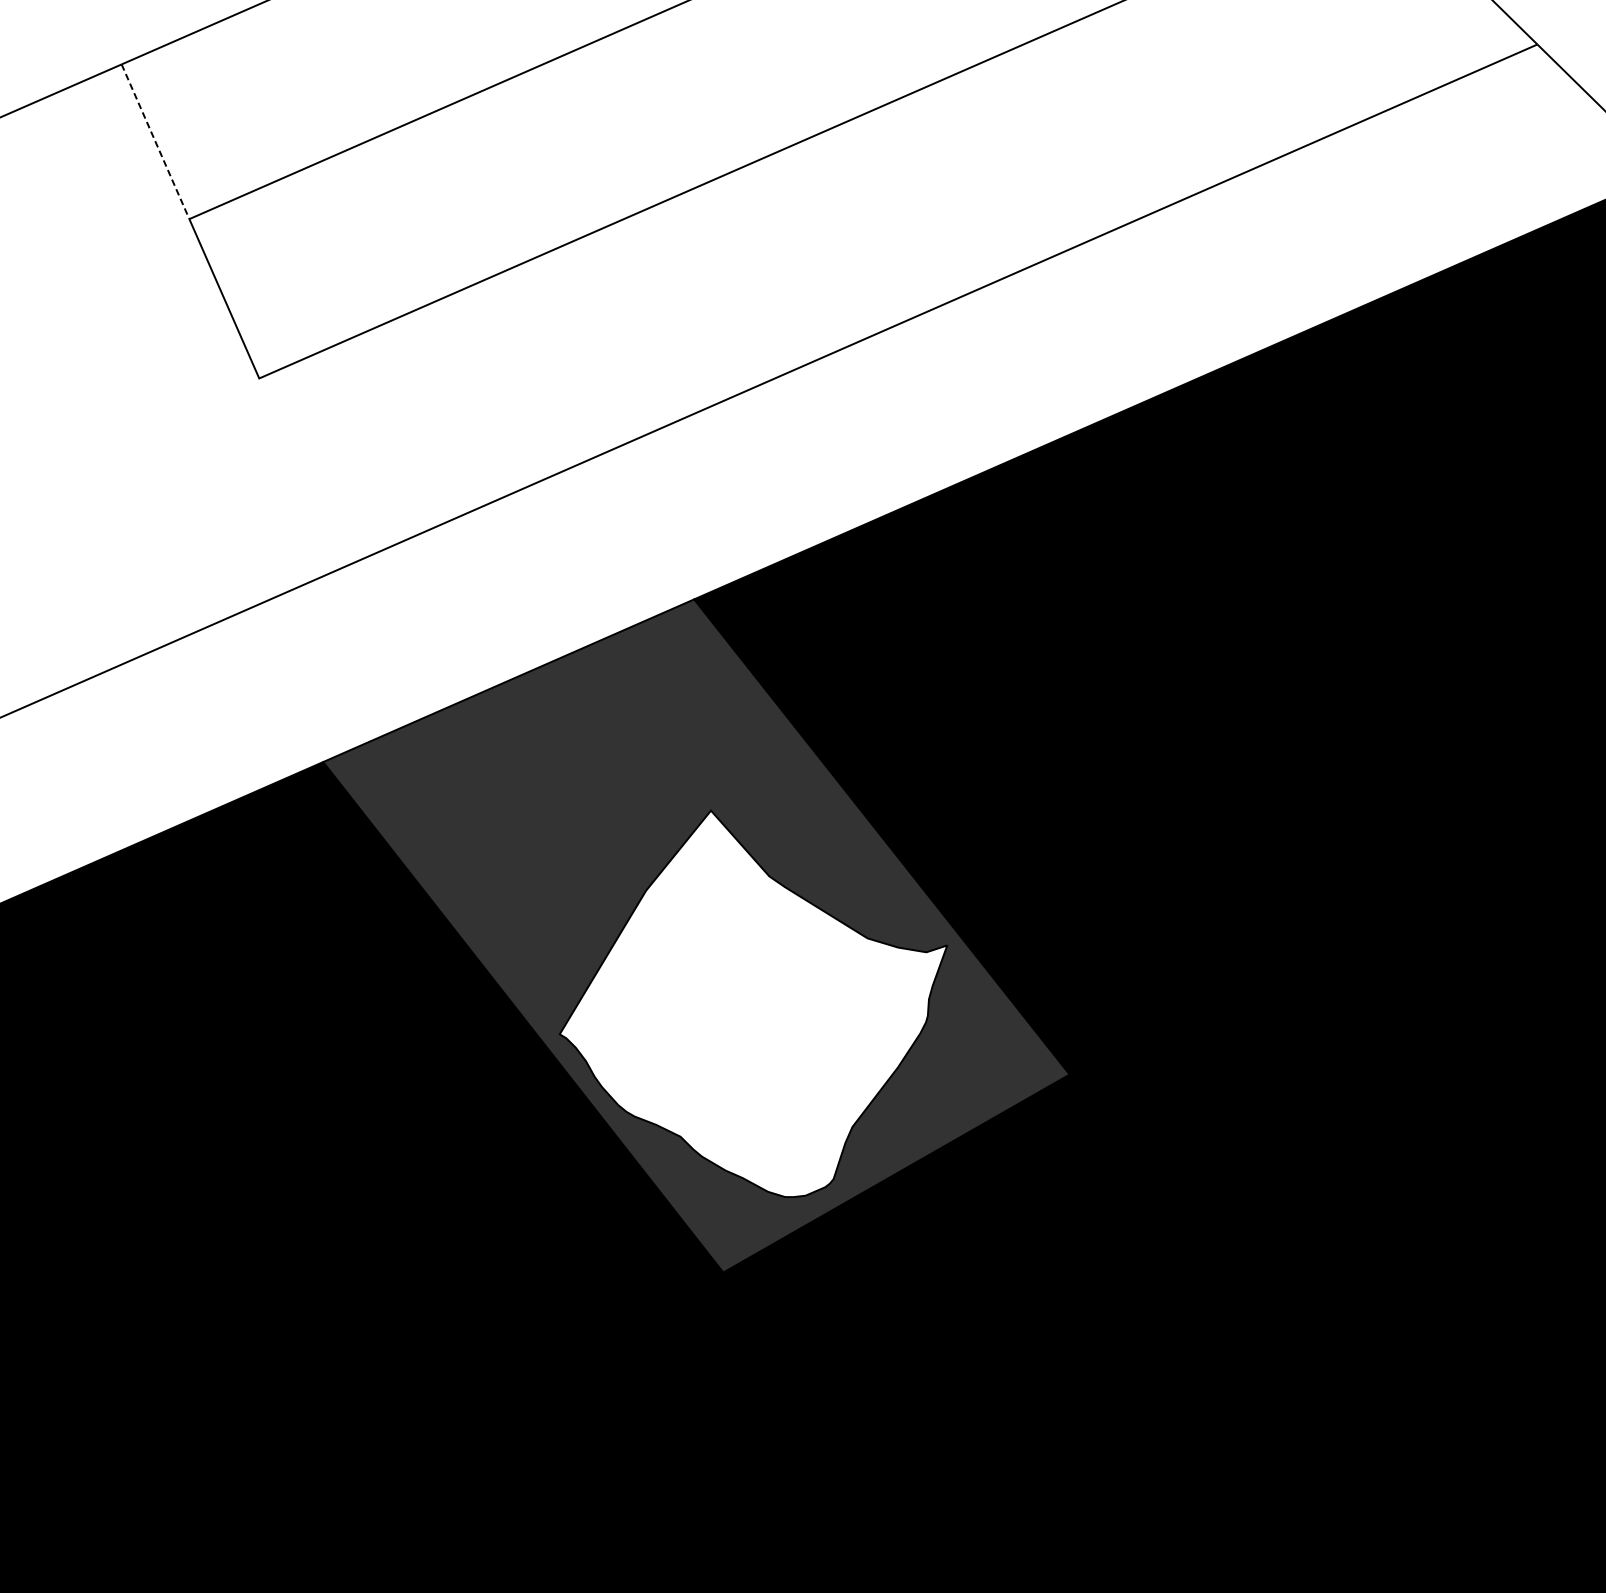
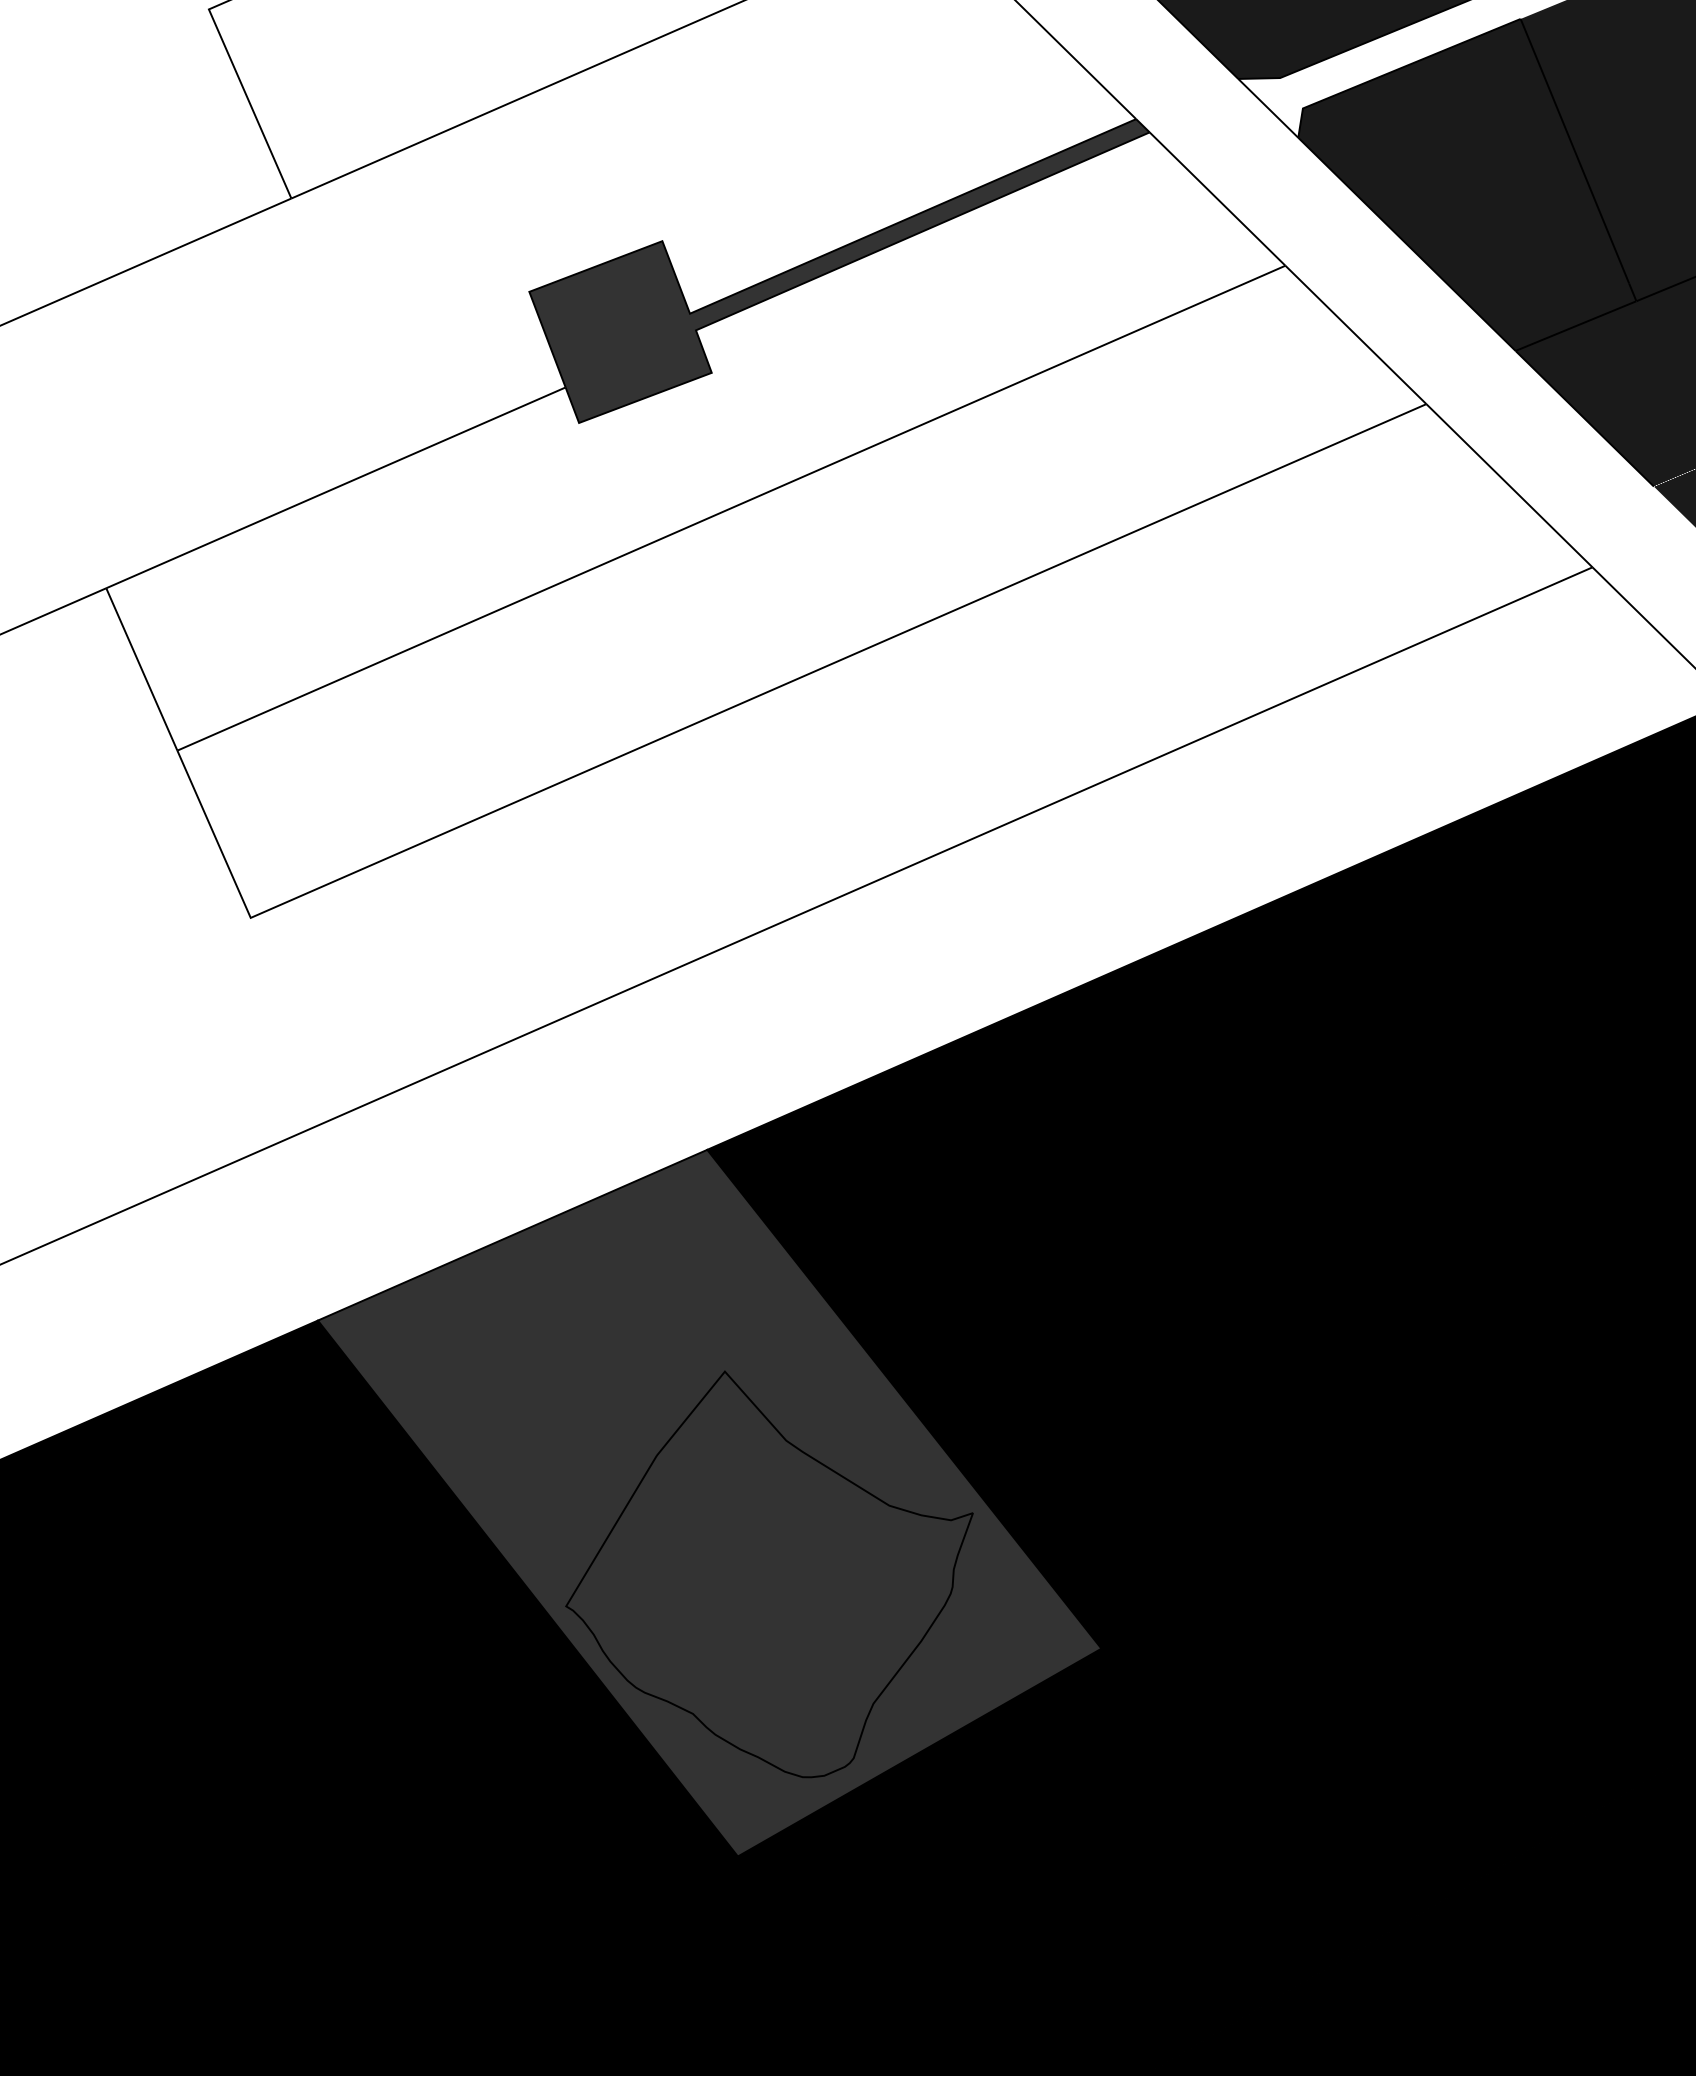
line: (155, 141) -> (141, 669), dashed -> solid
fill: (753, 1003) -> (769, 1574), added

